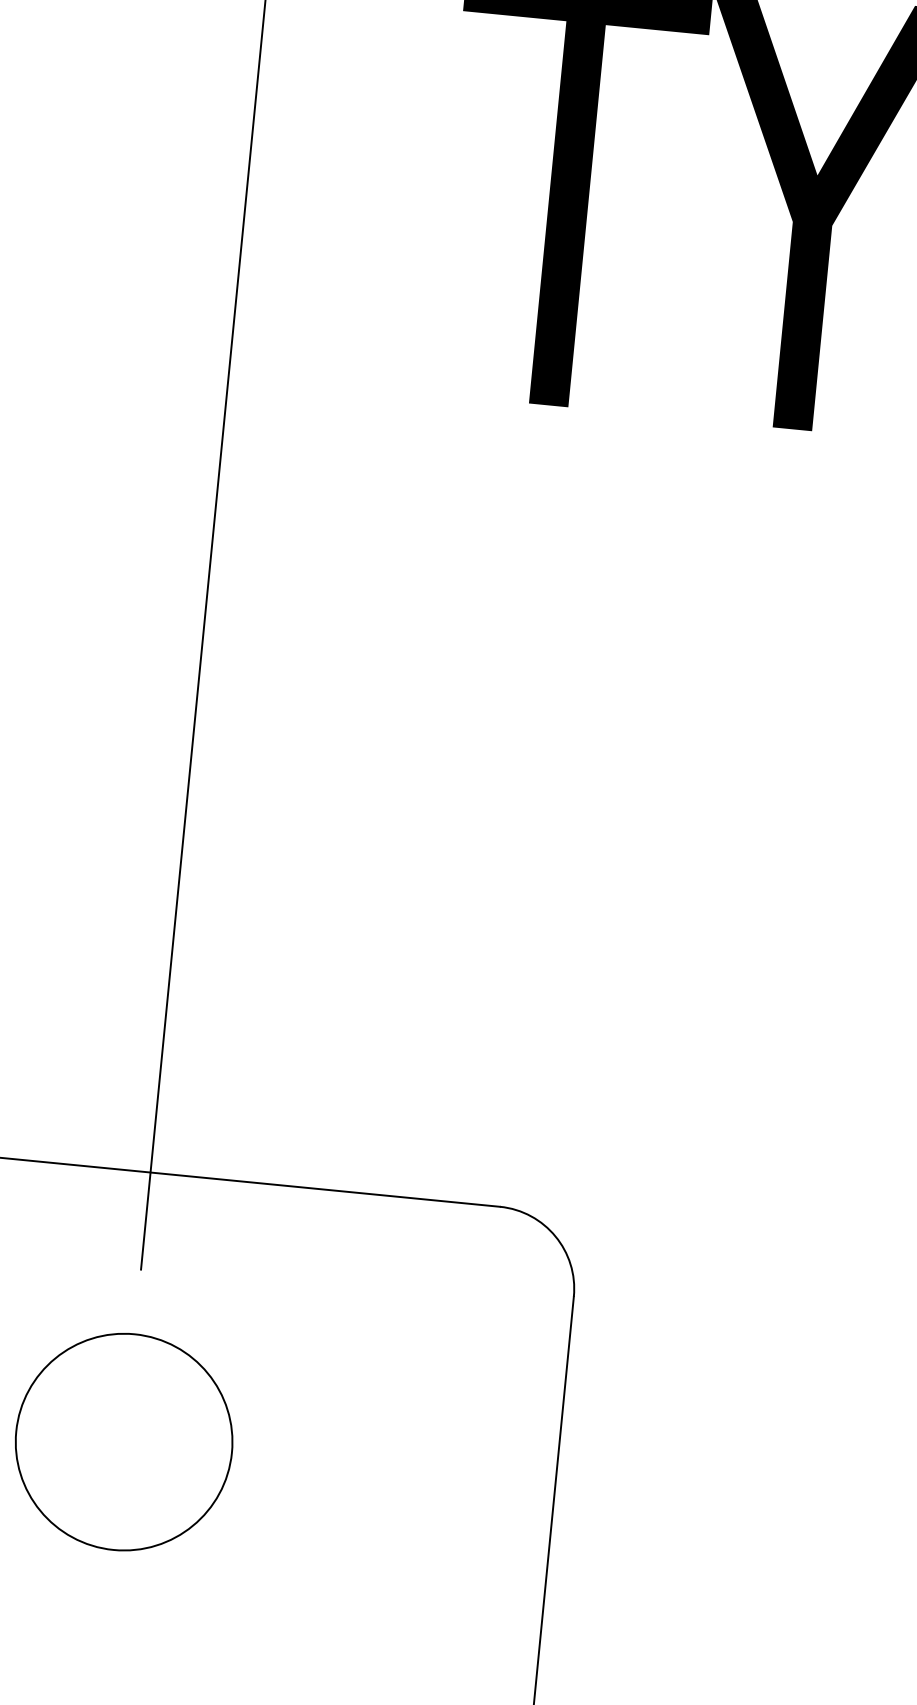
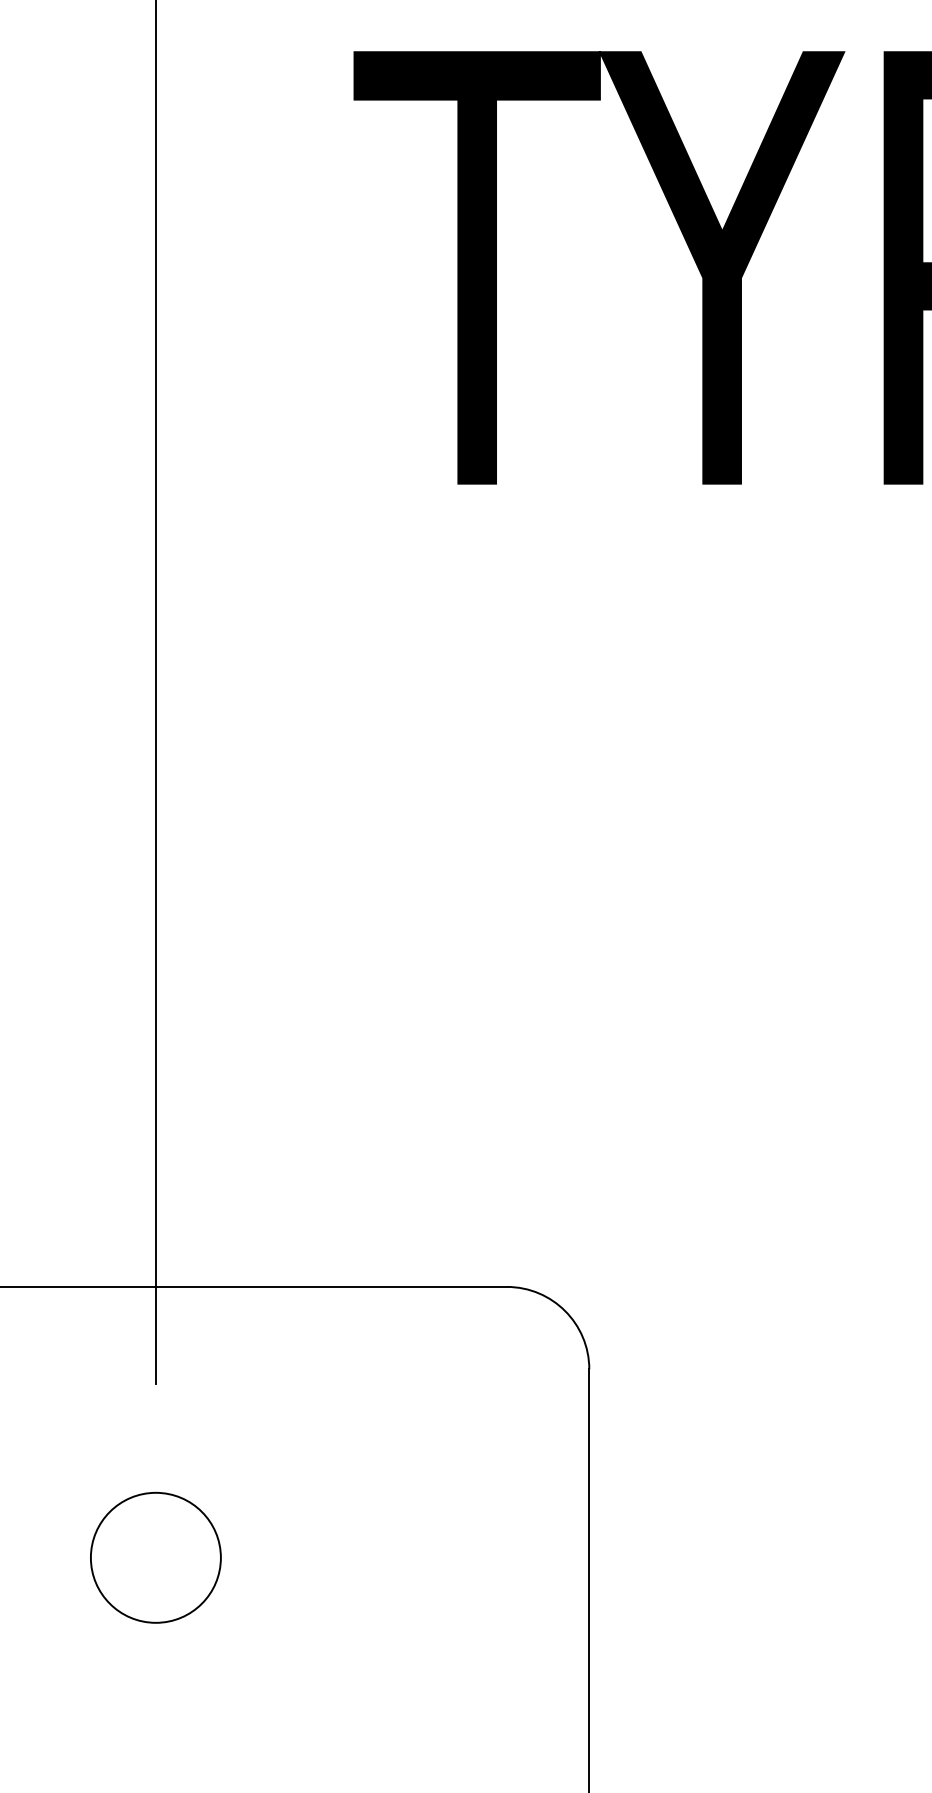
circle: (123, 1441) -> (155, 1557), size x0.6

